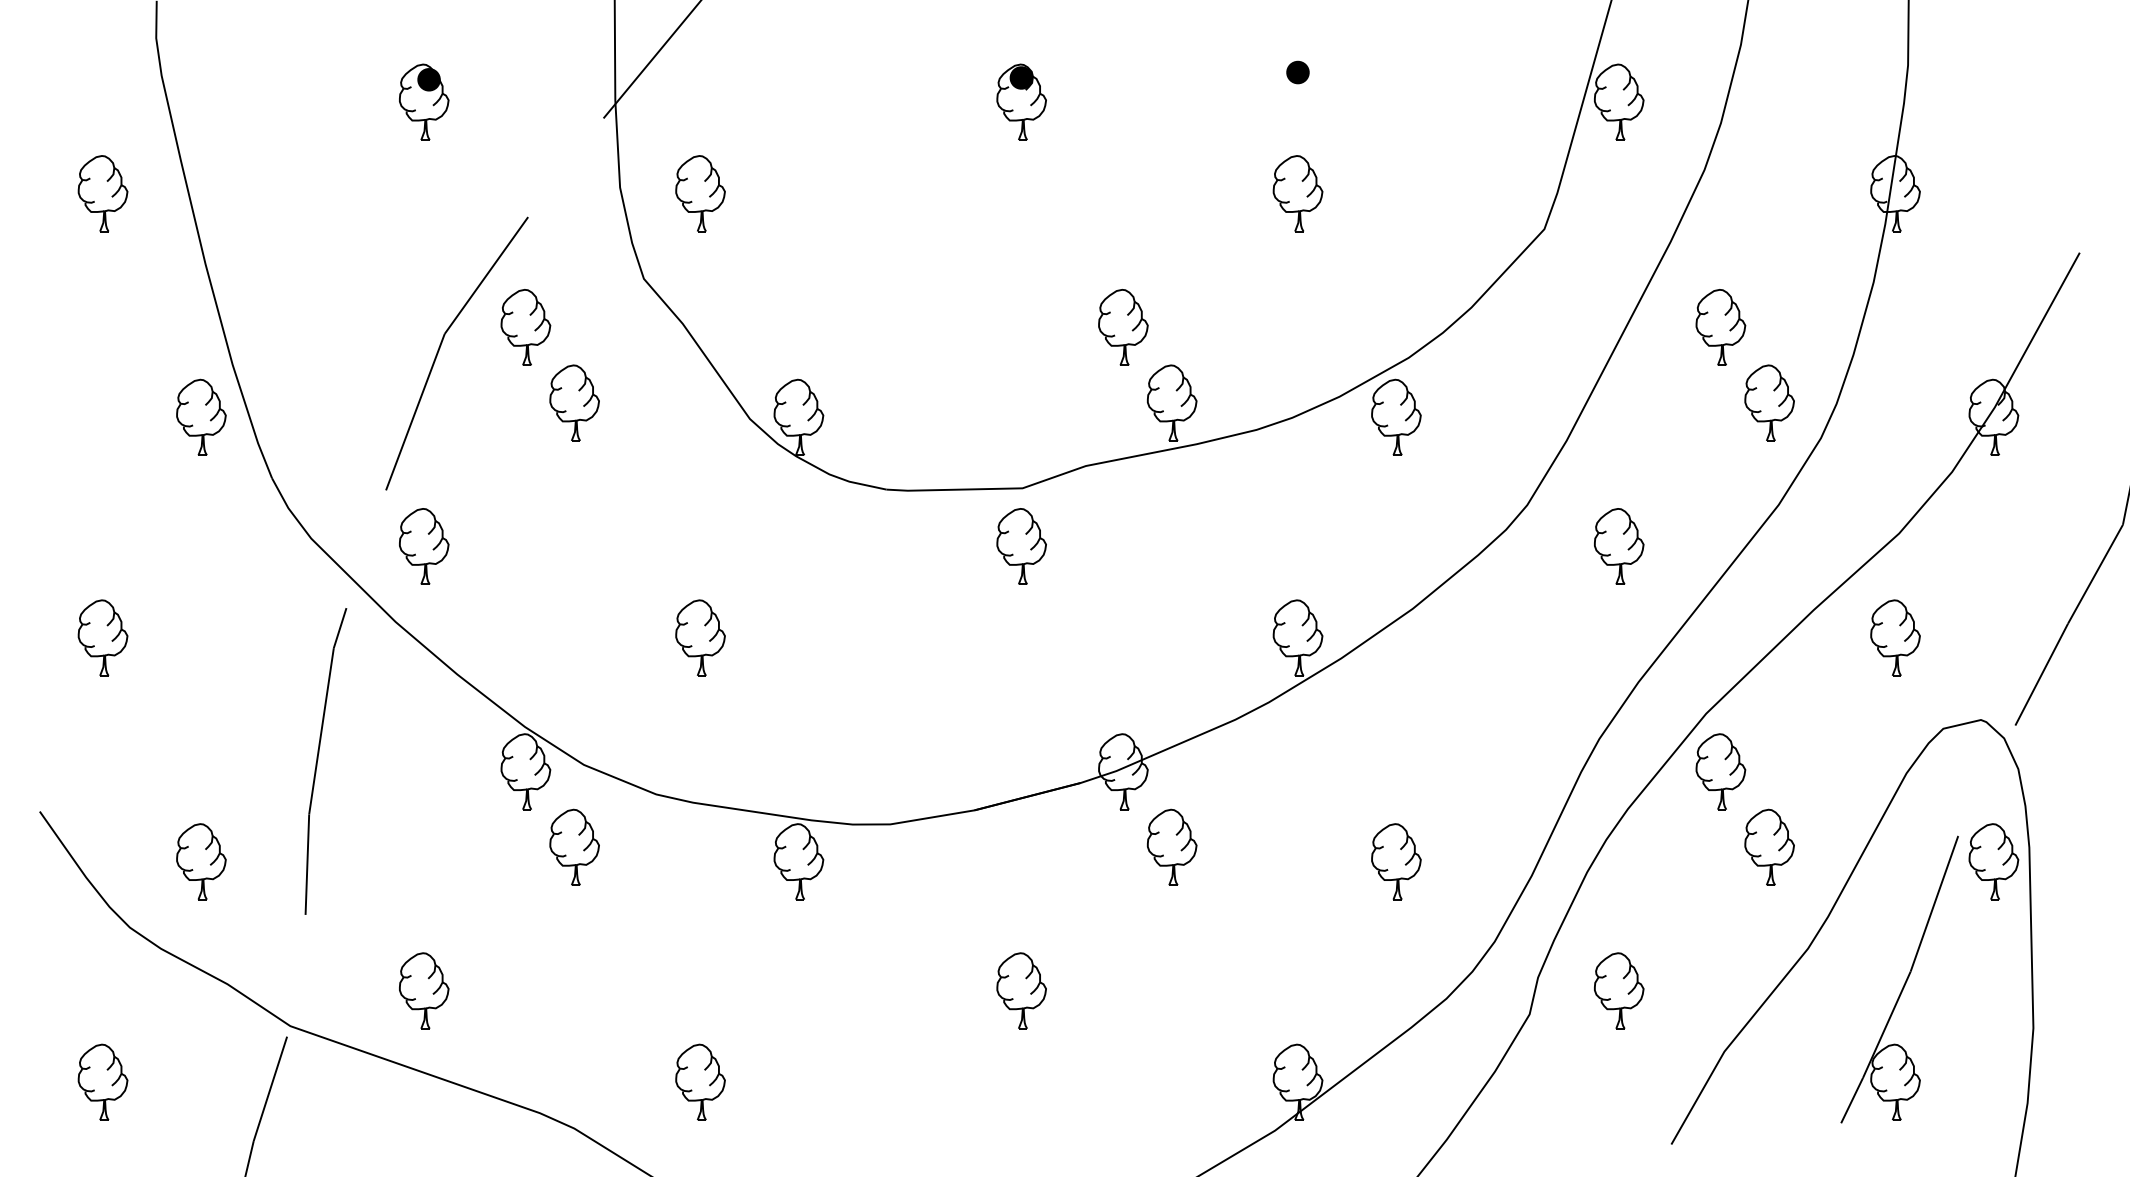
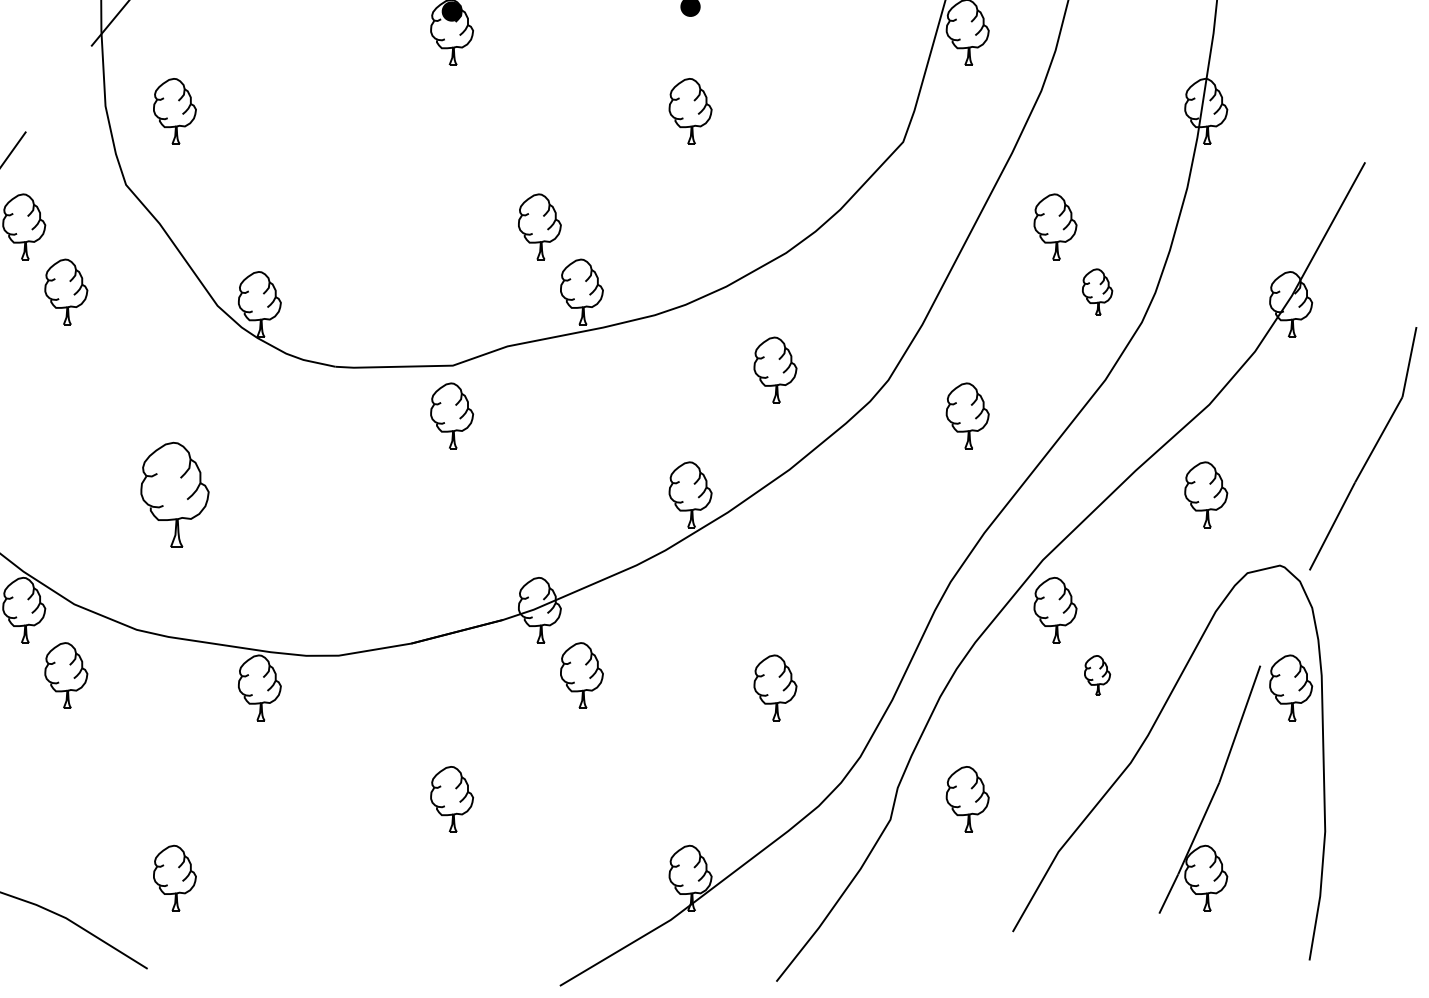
part: (1769, 402) -> (1097, 291), size x0.7
part: (1396, 416) -> (775, 369), moved
part: (700, 637) -> (174, 494), size x1.6
part: (1769, 846) -> (1097, 674), size x0.6

